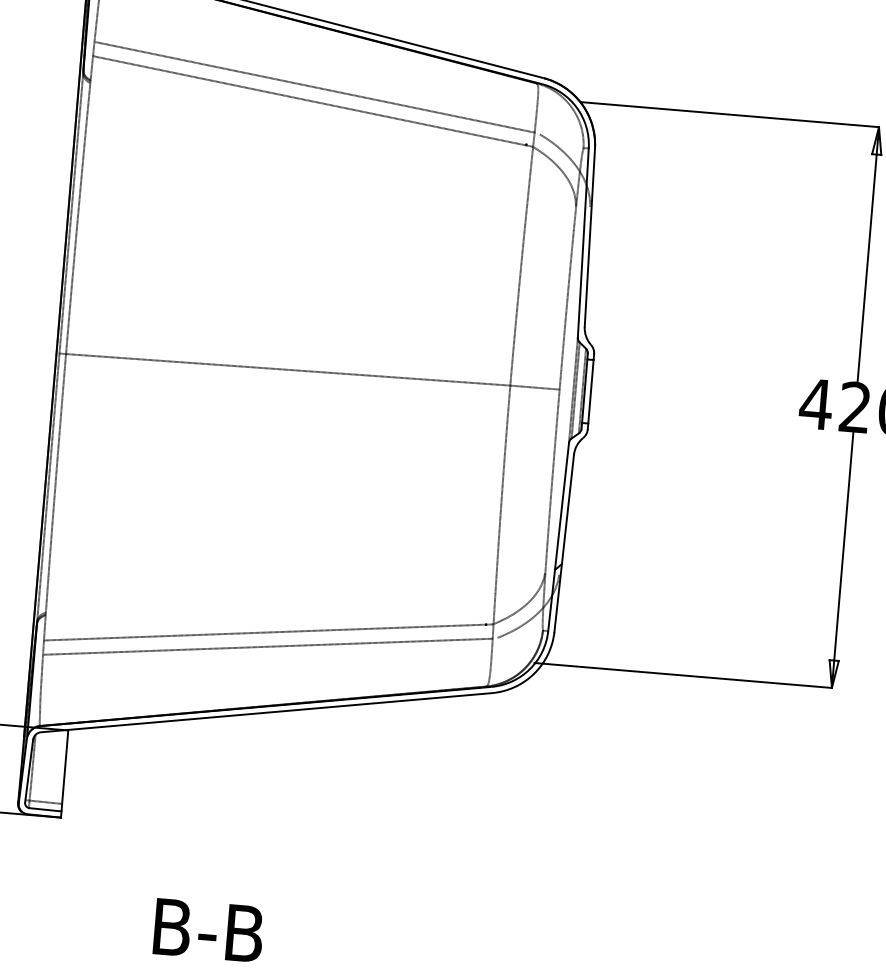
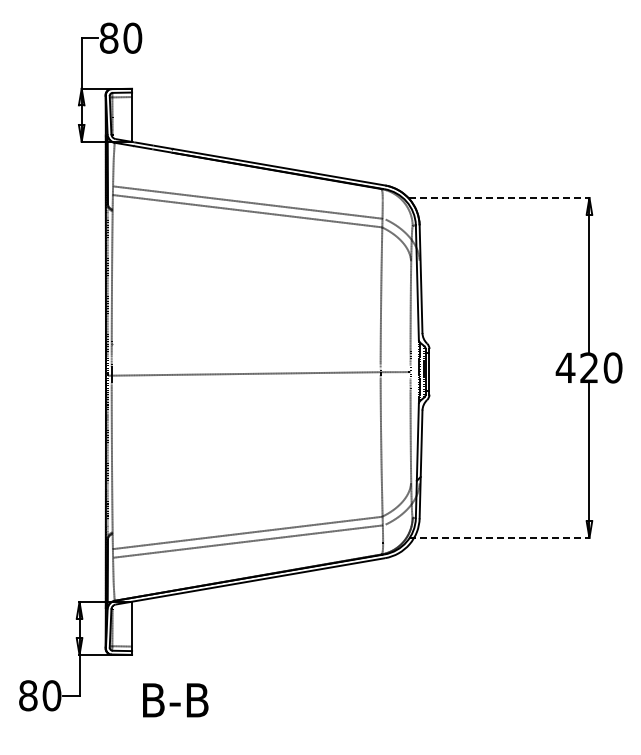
line: (730, 115) -> (499, 198), solid -> dashed
line: (683, 674) -> (499, 537), solid -> dashed
text: (208, 930) -> (175, 700), moved

